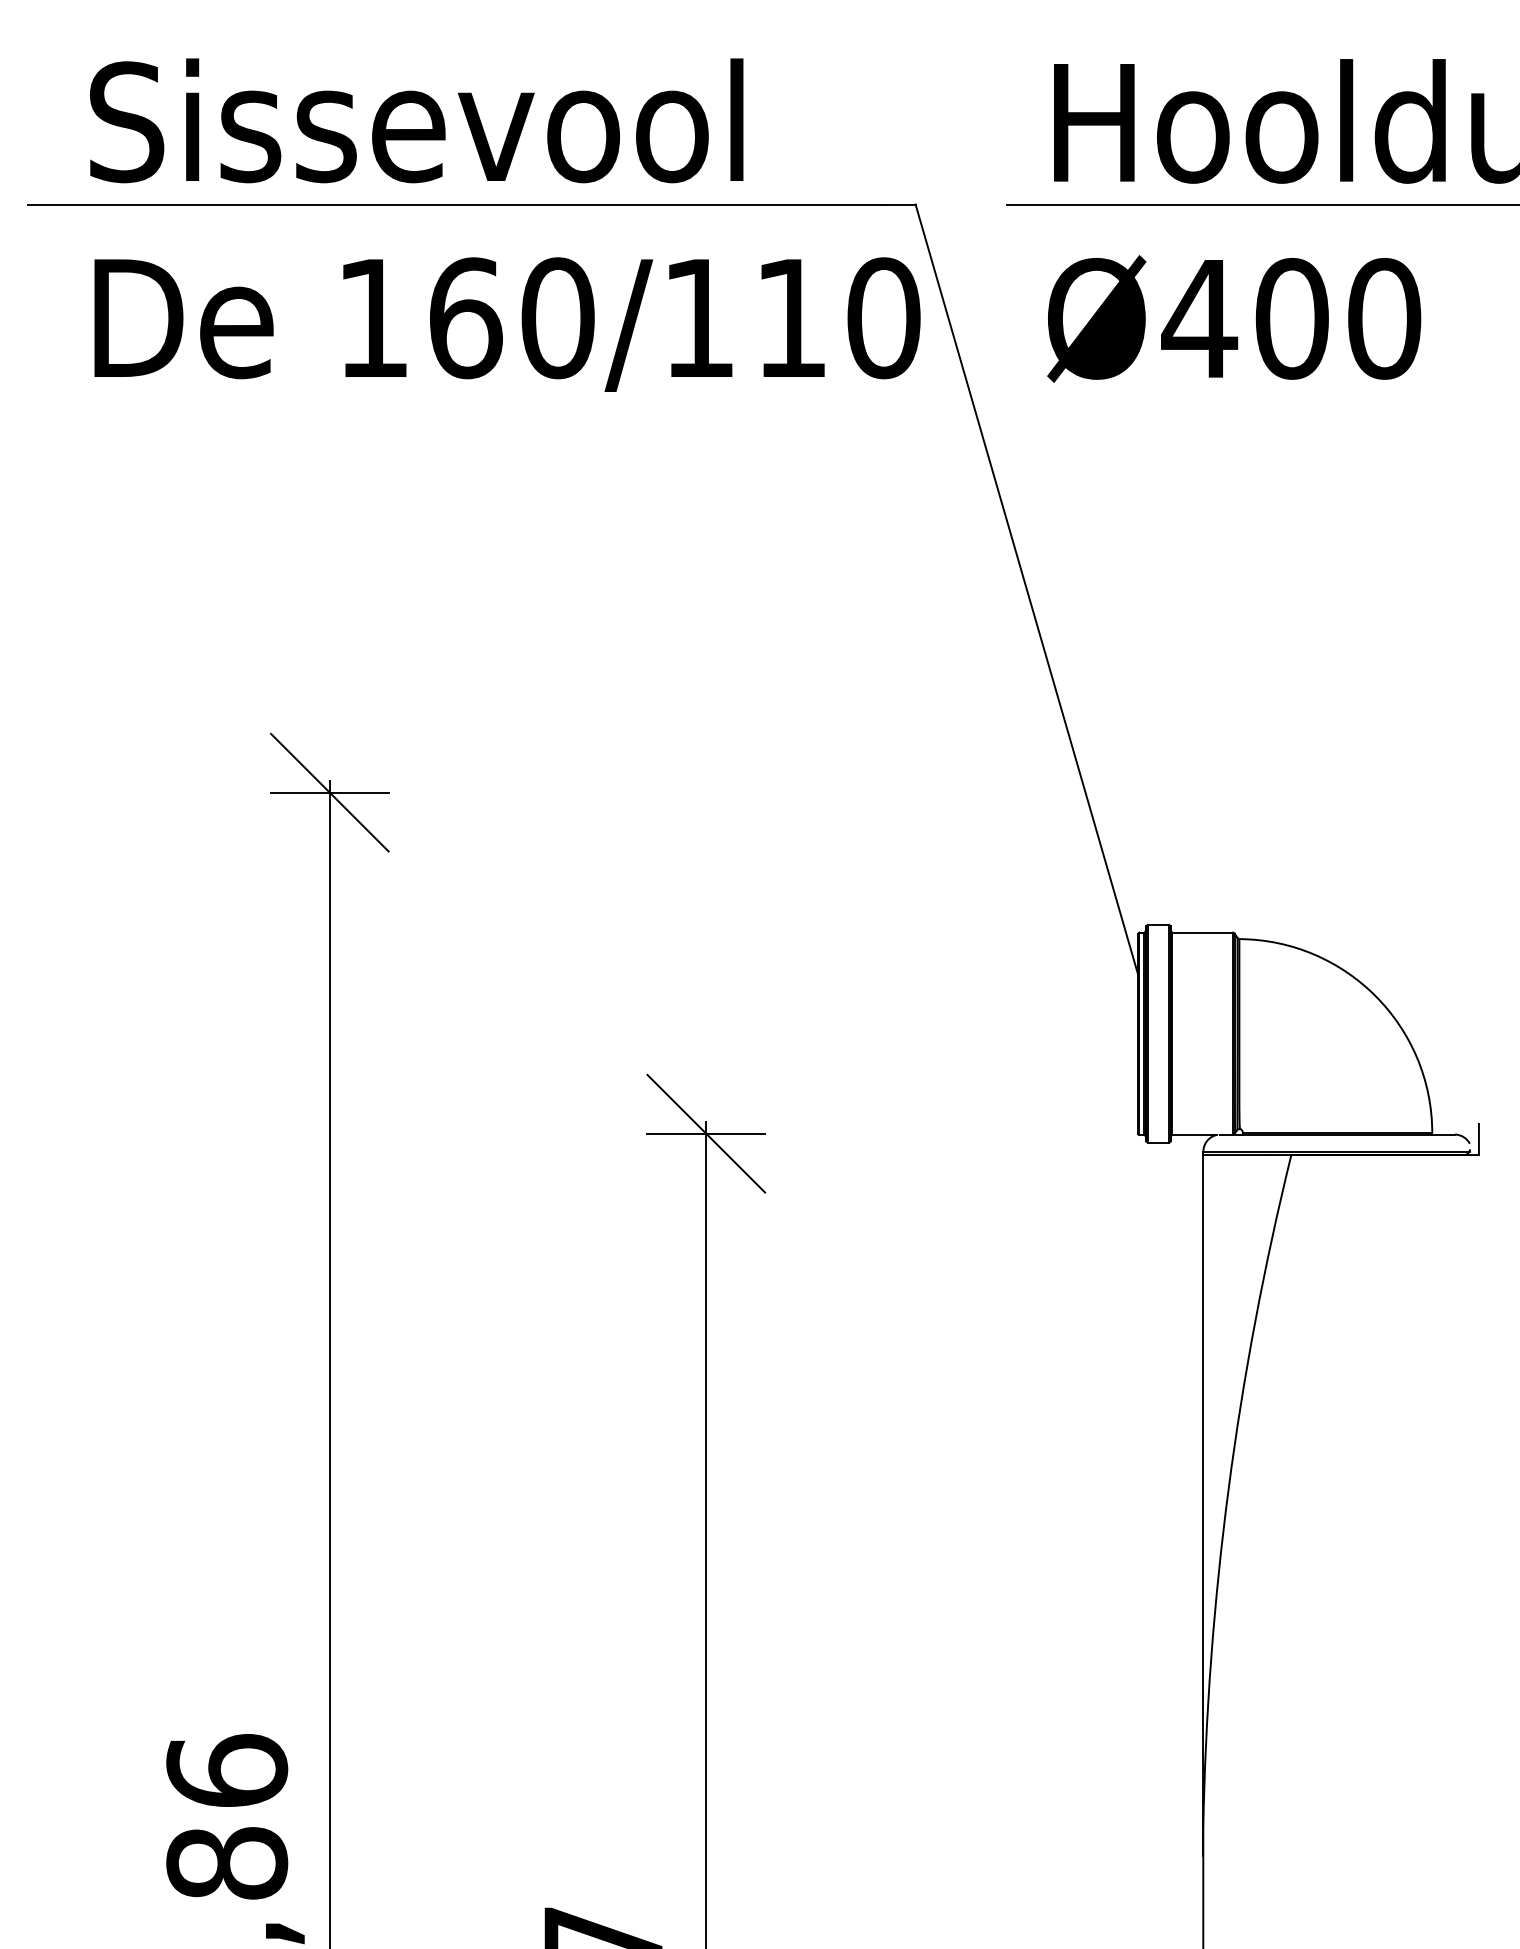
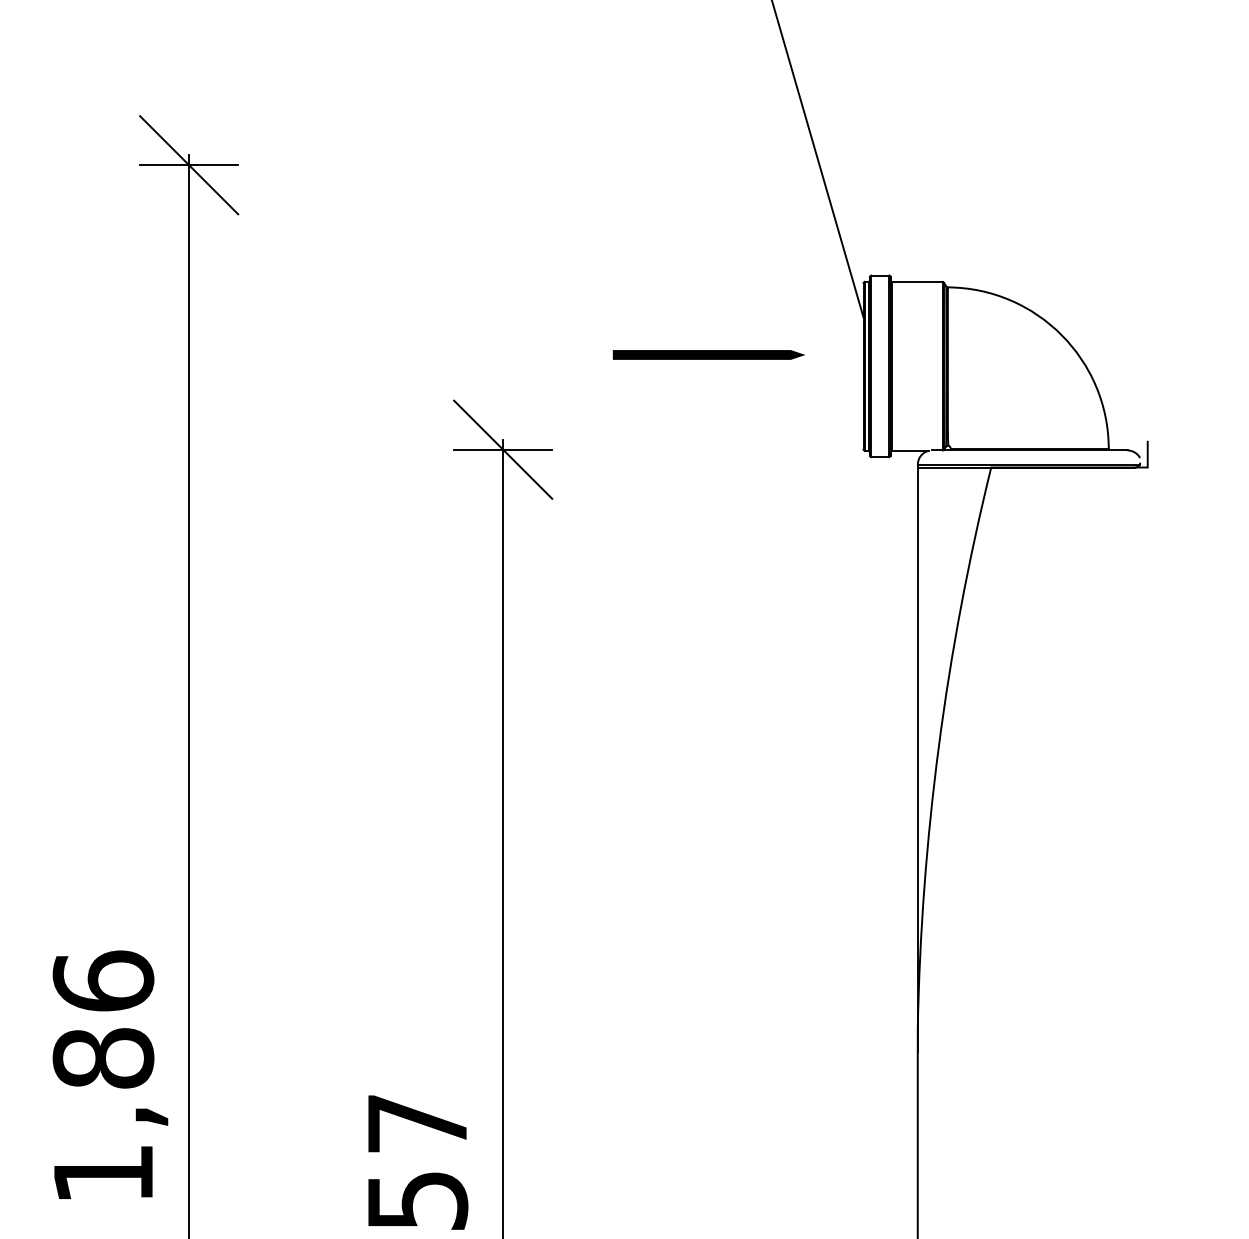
line: (952, 1019) -> (708, 354), added

